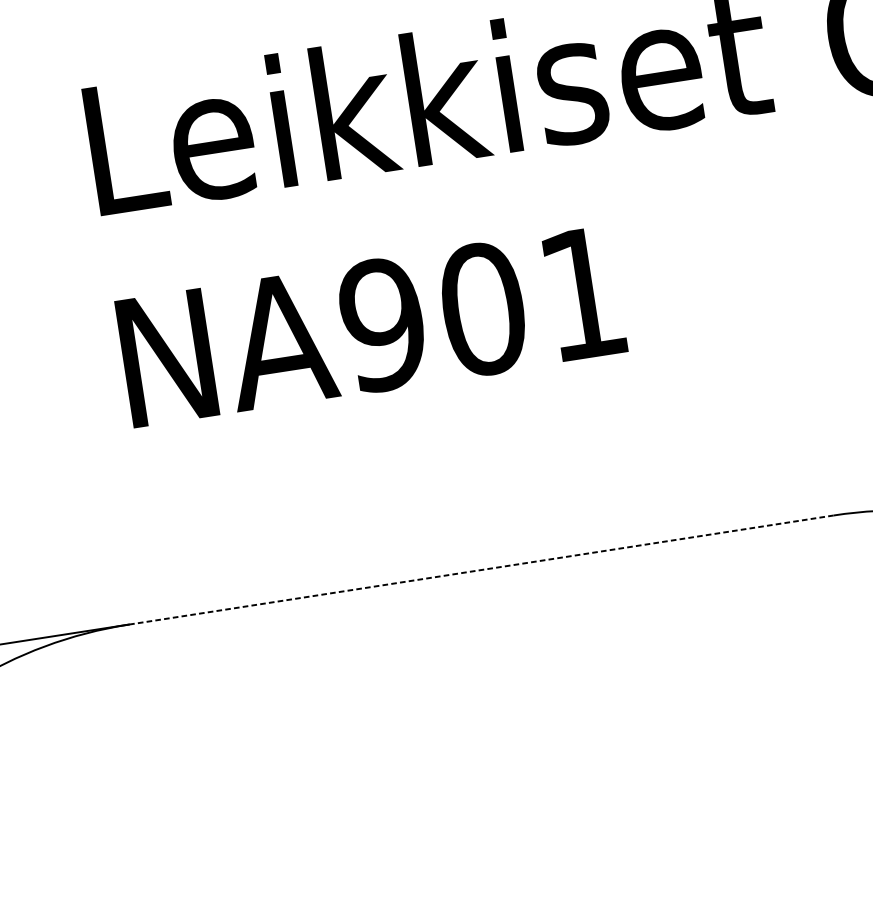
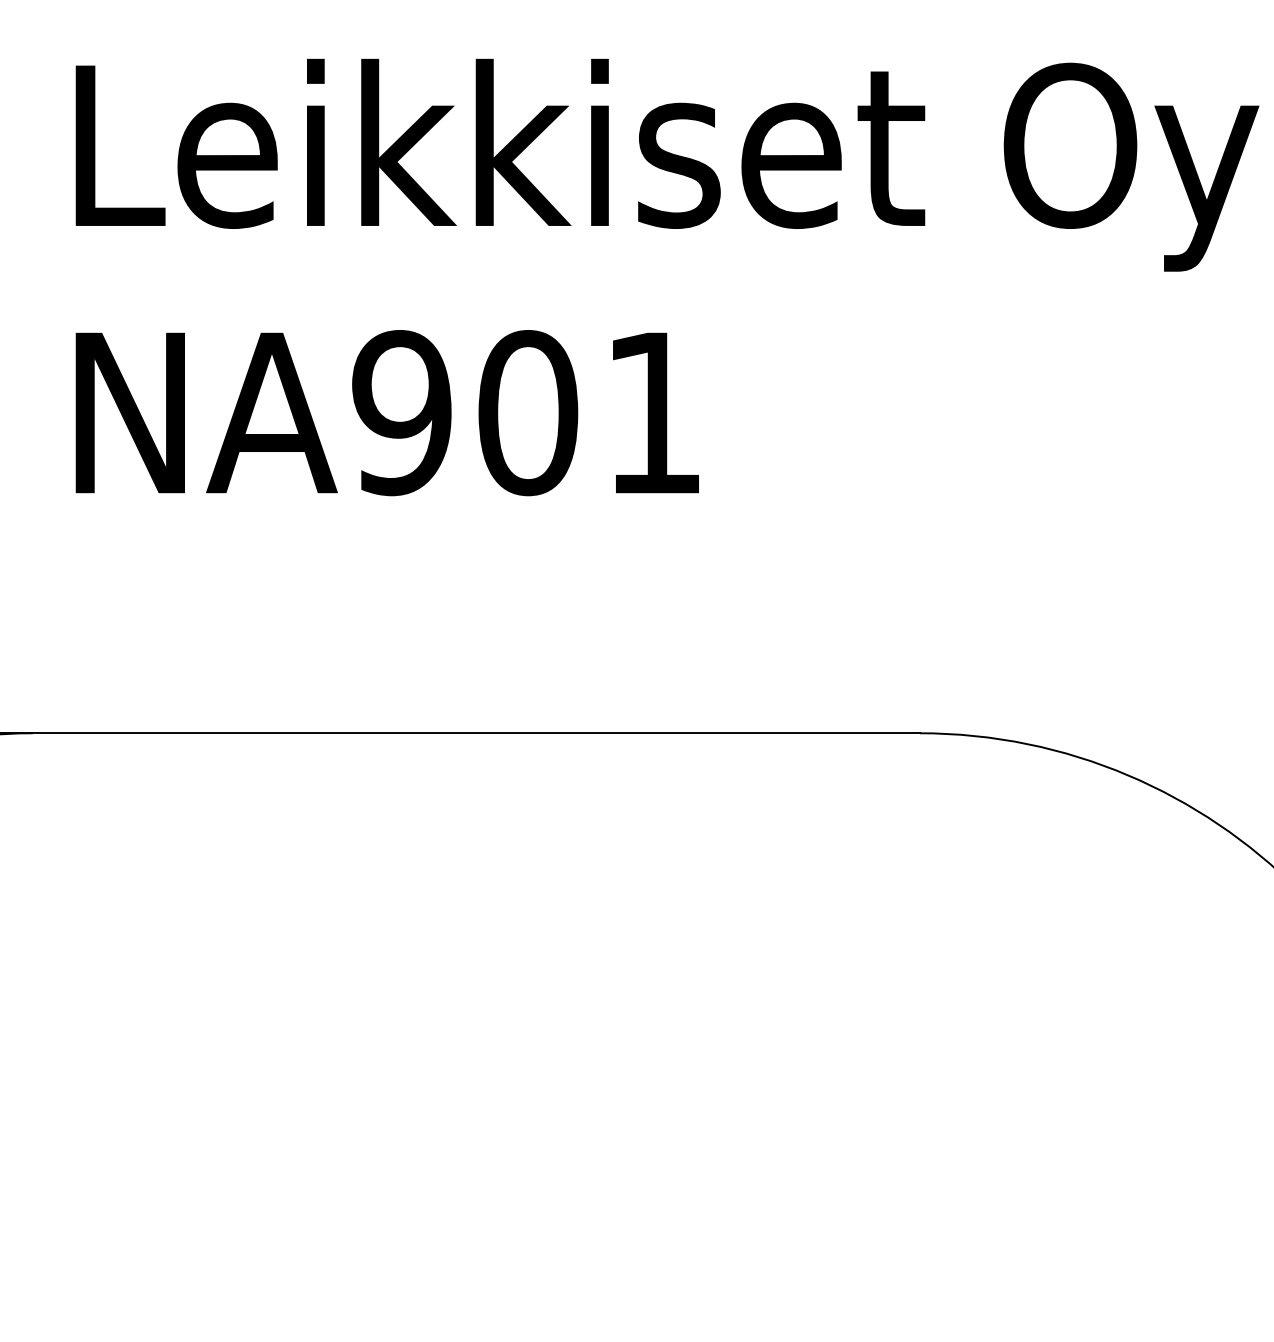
line: (481, 570) -> (476, 733), dashed -> solid

